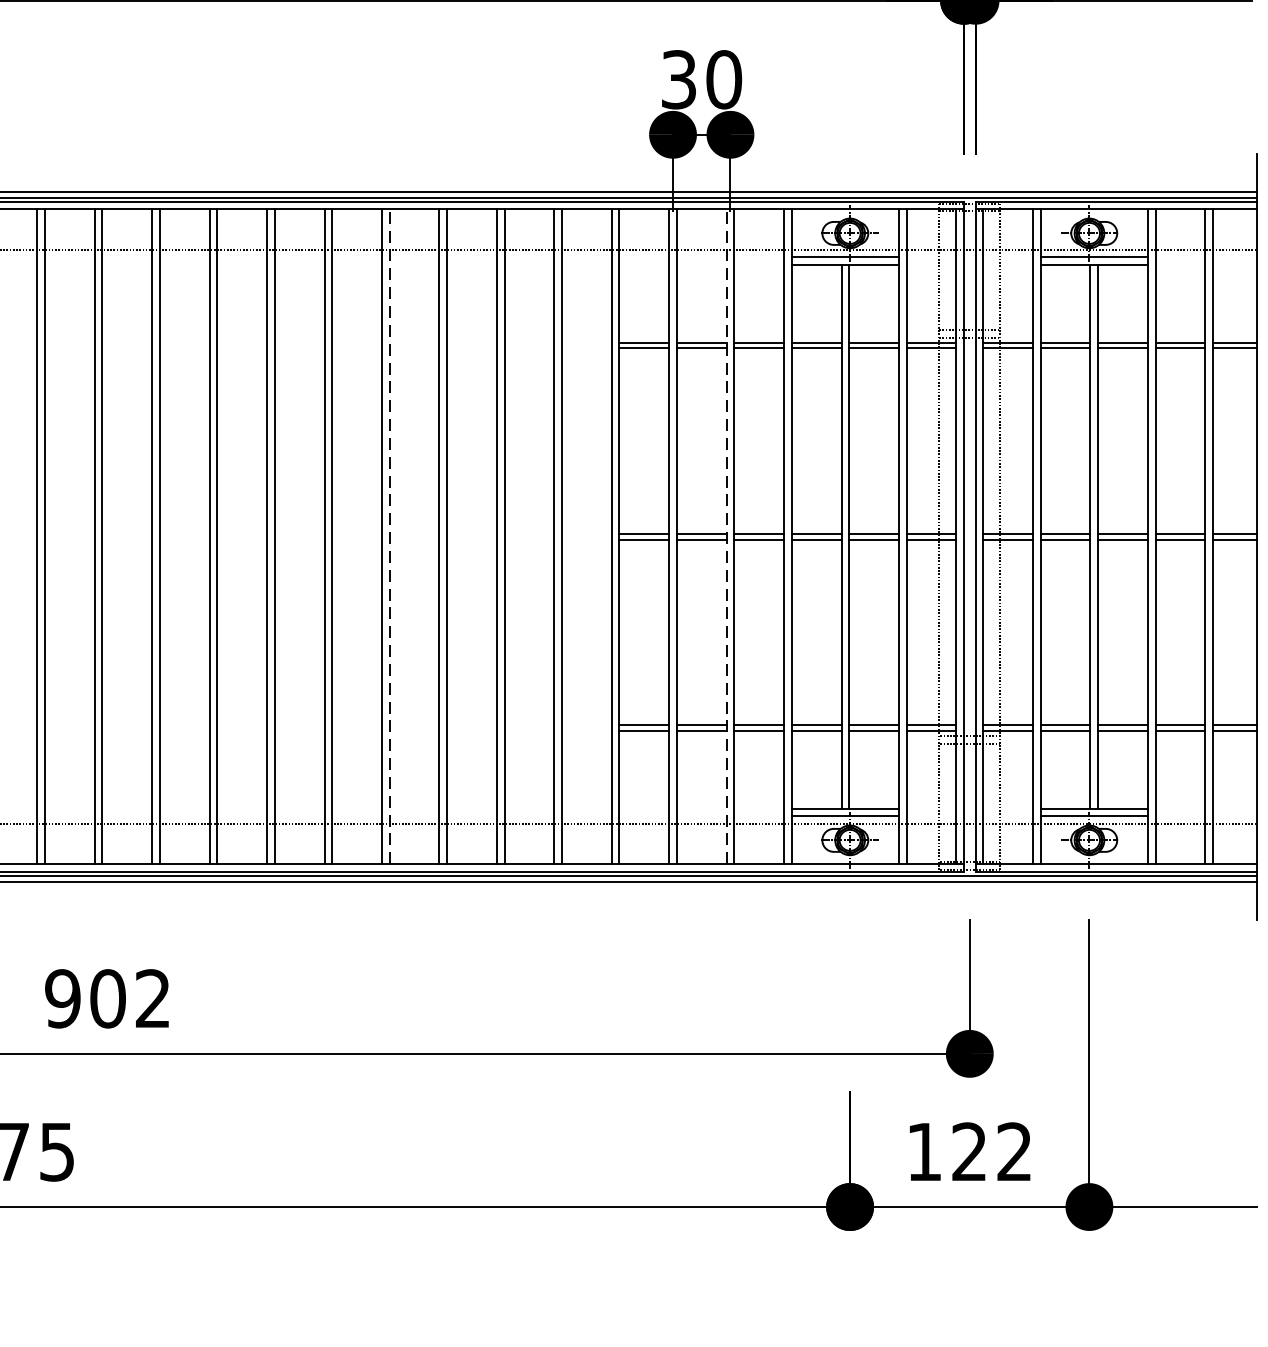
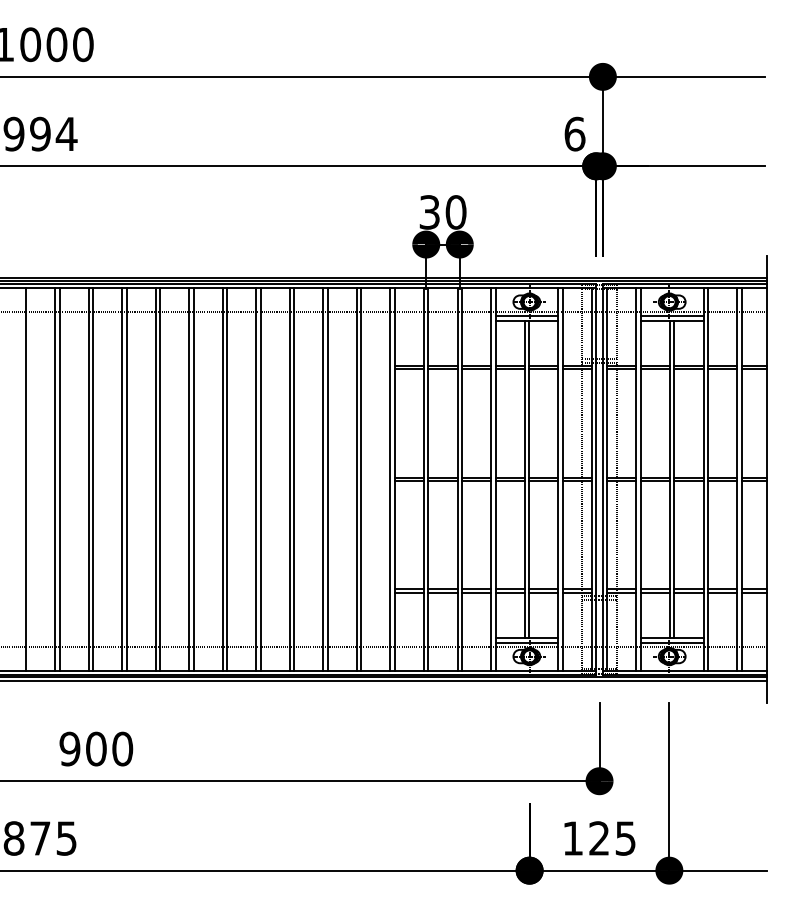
line: (389, 535) -> (260, 478), dashed -> solid
line: (726, 535) -> (457, 478), dashed -> solid
text: (152, 997) -> (122, 748), 902 -> 900
text: (1014, 1151) -> (625, 838), 122 -> 125

